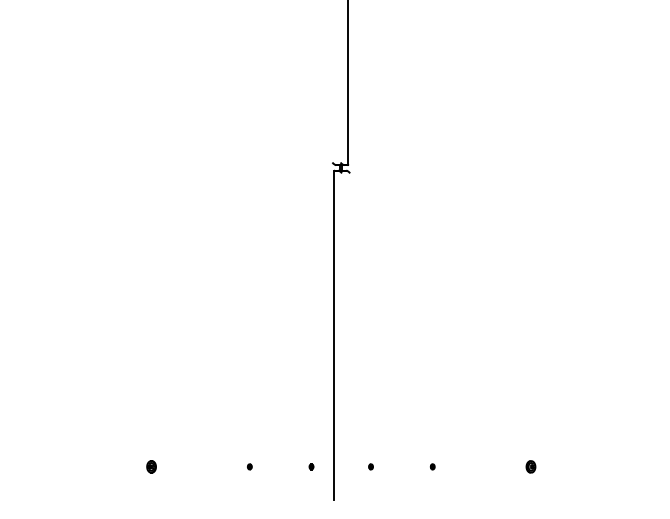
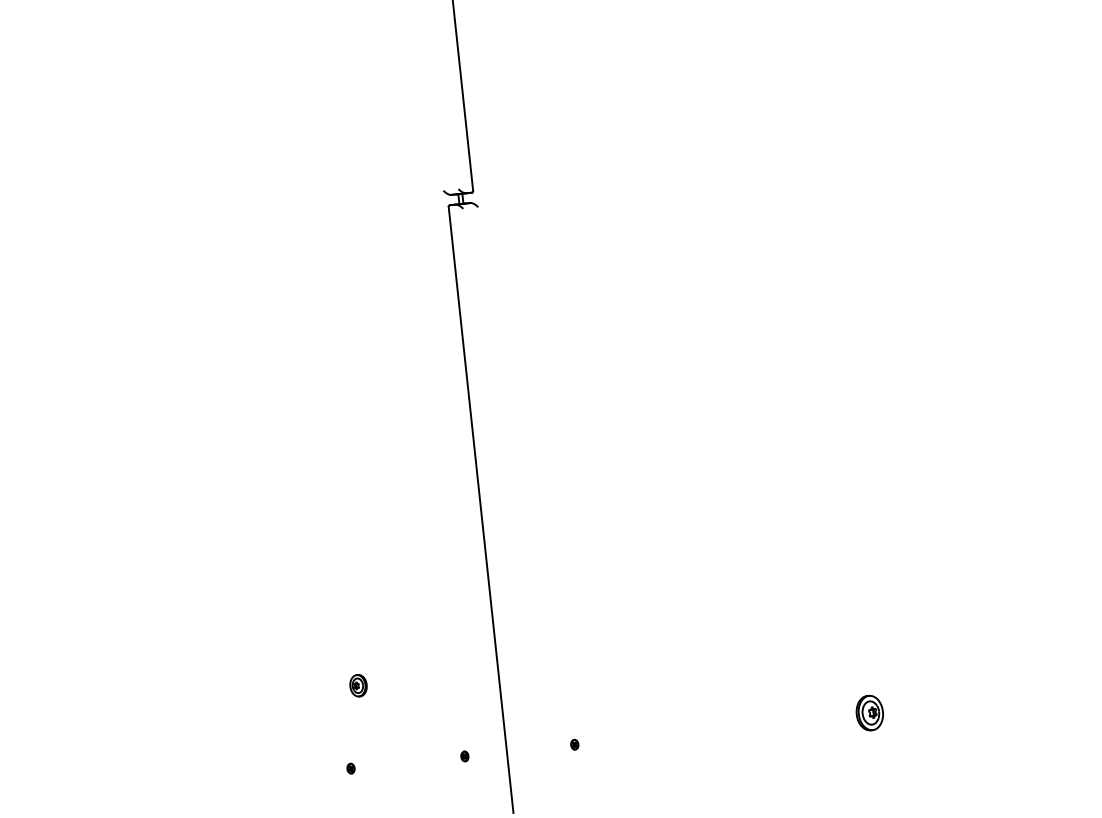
part: (151, 466) -> (358, 685), moved
part: (432, 466) -> (688, 731), removed
part: (530, 466) -> (868, 712), size x1.6

